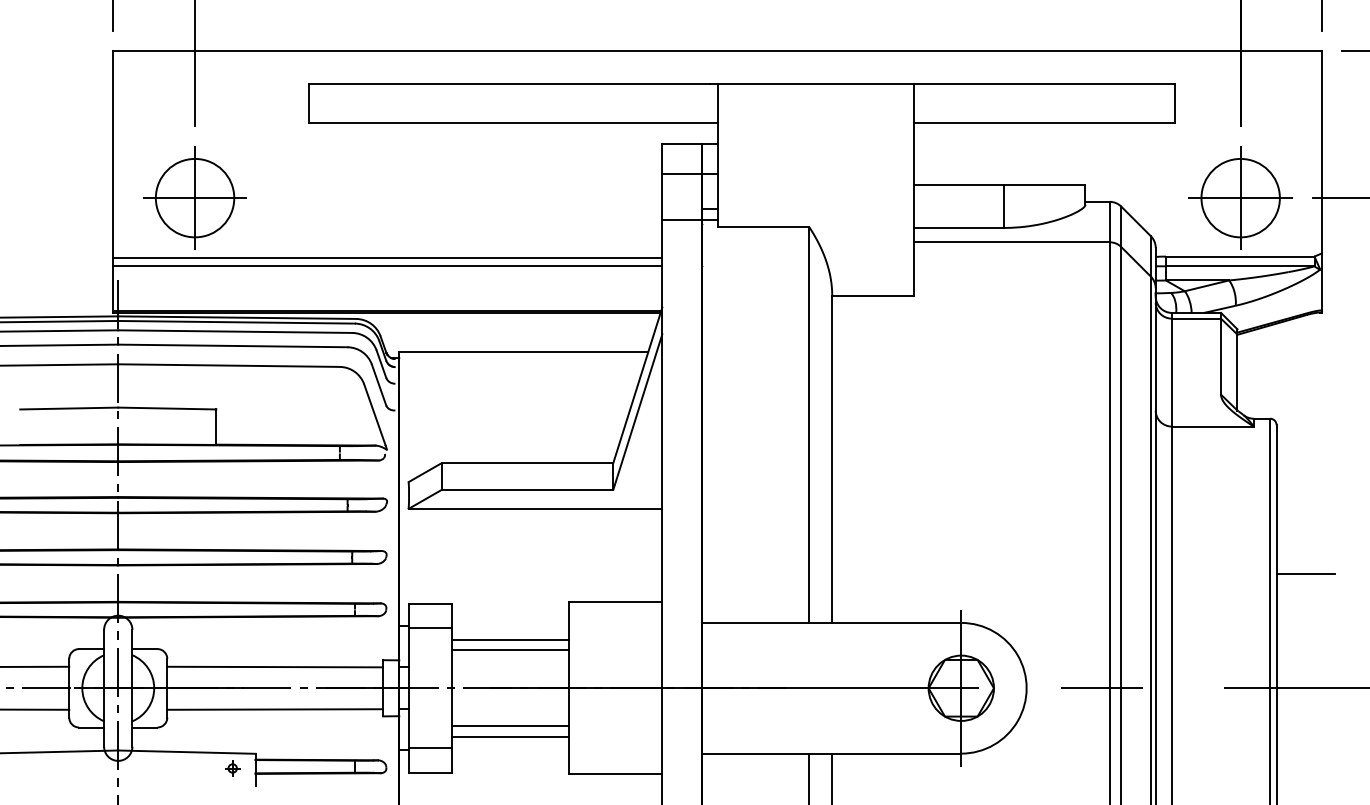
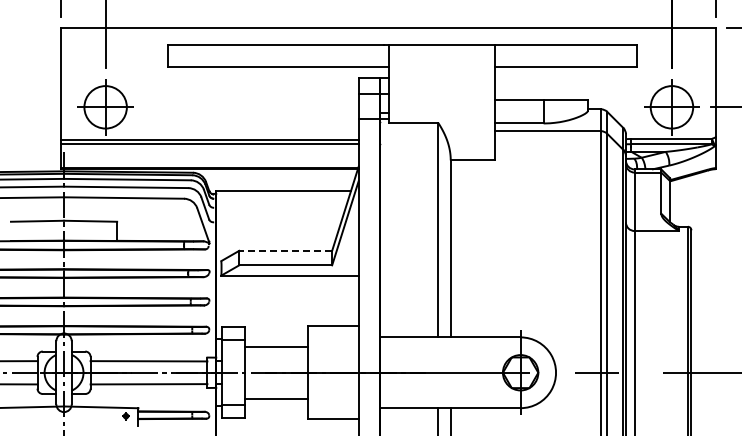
line: (527, 462) -> (285, 250), solid -> dashed
line: (1306, 573) -> (707, 310), removed
line: (510, 650) -> (276, 352), removed
line: (510, 726) -> (276, 393), removed

